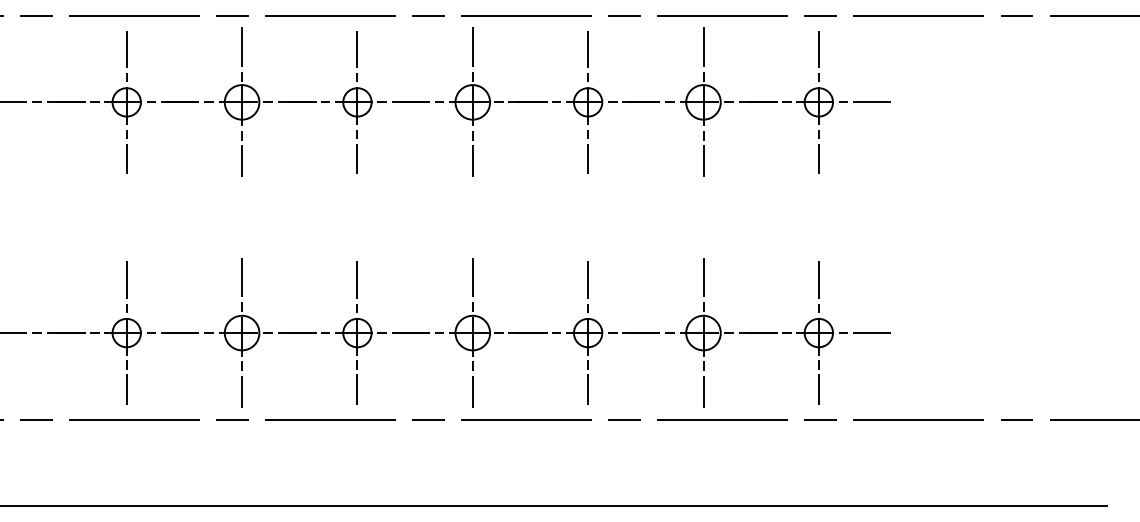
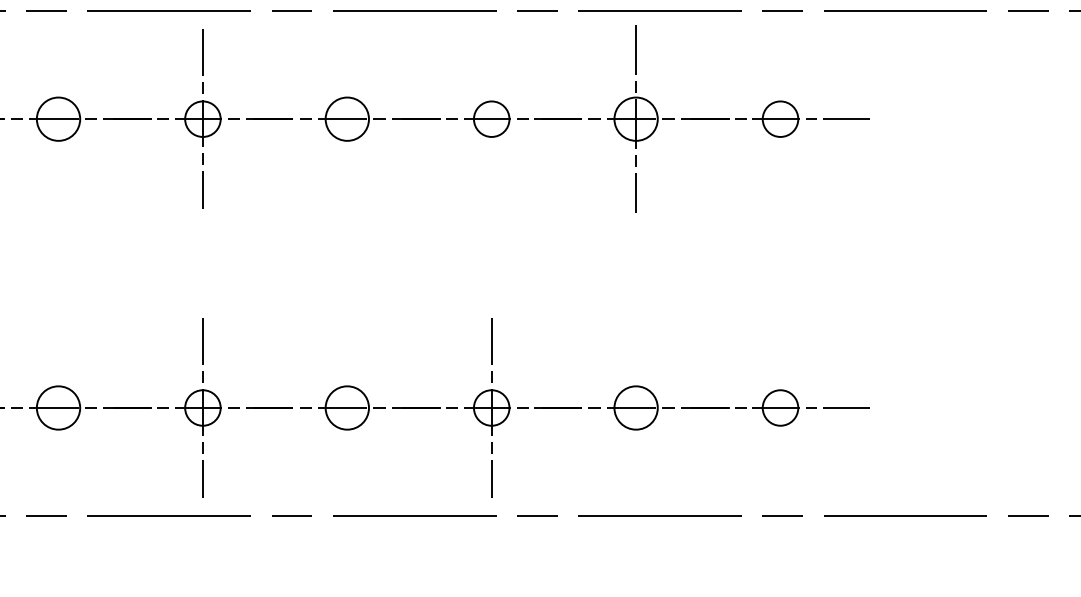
line: (242, 102) -> (59, 119), removed
line: (472, 102) -> (346, 119), removed
line: (588, 102) -> (492, 119), removed
line: (818, 102) -> (780, 119), removed
line: (818, 332) -> (780, 407), removed
line: (242, 333) -> (59, 408), removed
line: (472, 333) -> (346, 408), removed
line: (703, 333) -> (636, 408), removed

